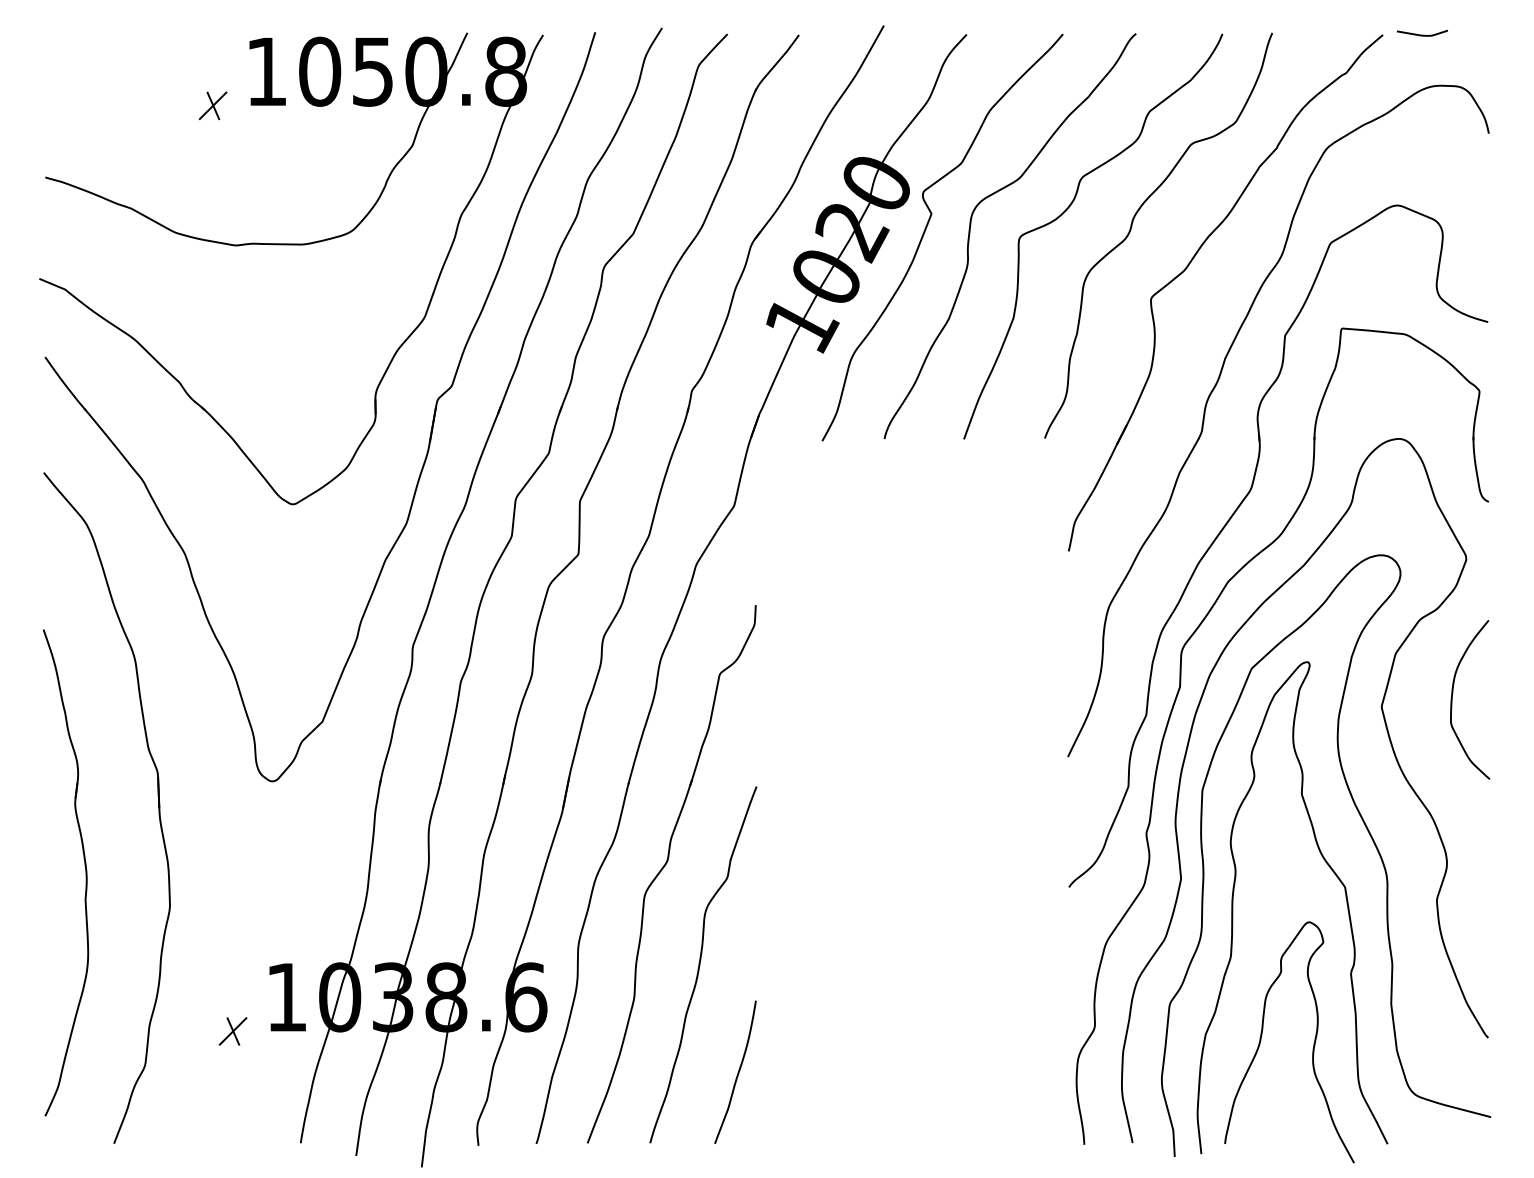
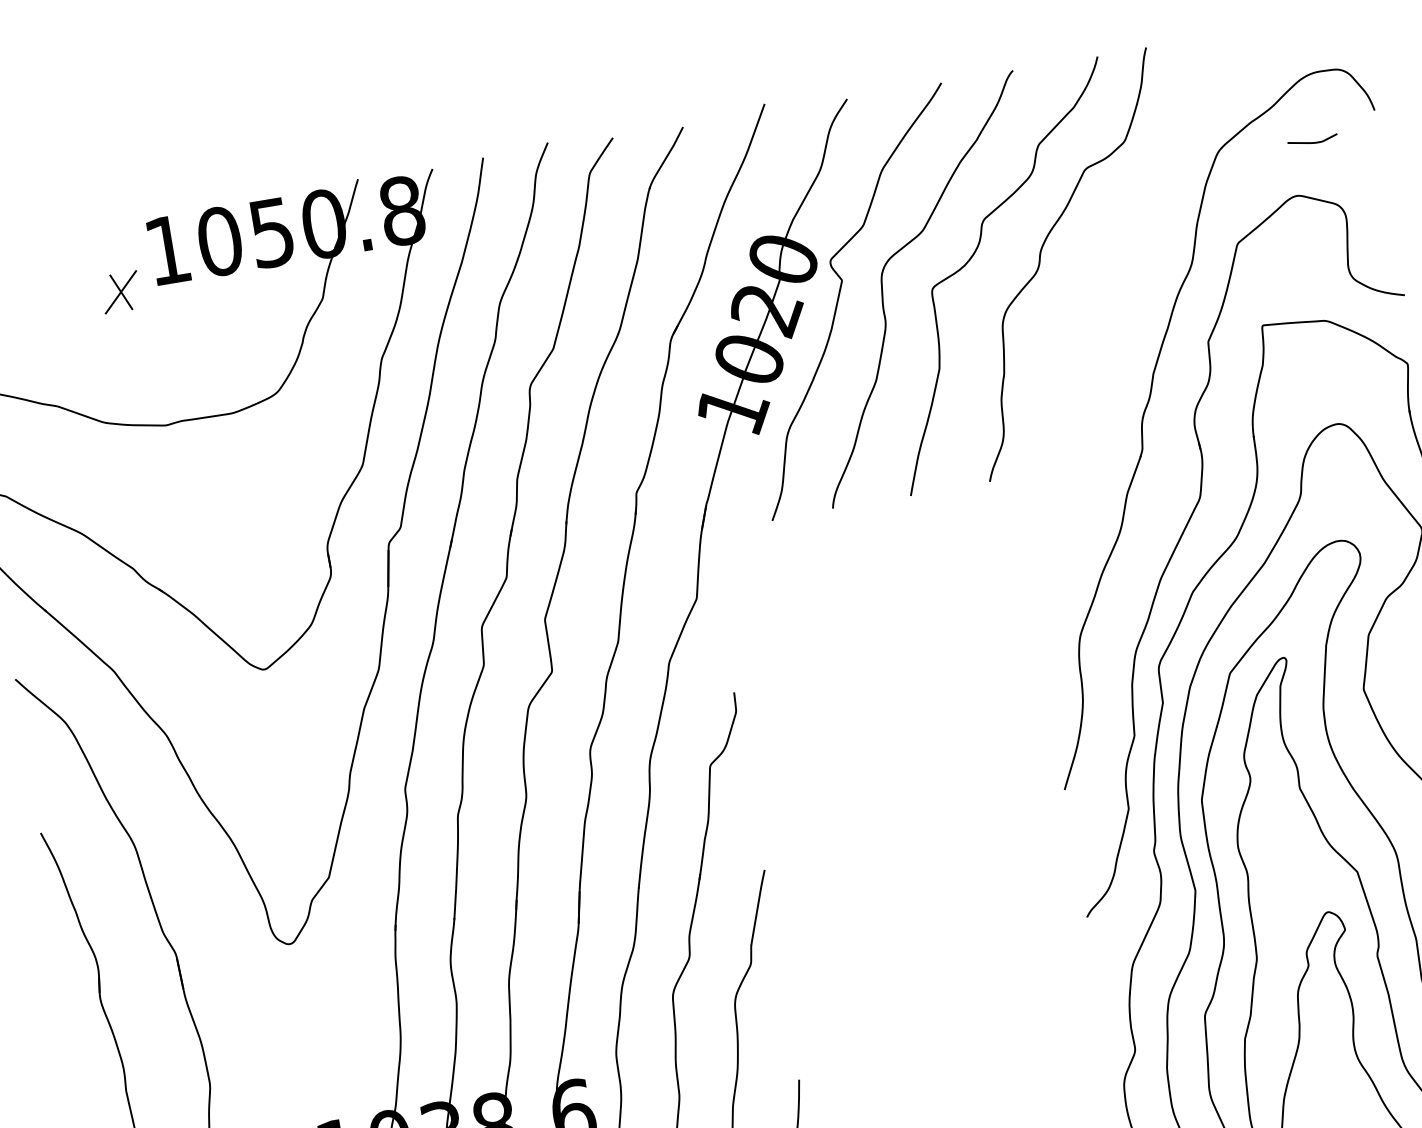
curve: (1421, 34) -> (1312, 142), moved
part: (212, 105) -> (120, 292), size x1.4
part: (1187, 268) -> (1101, 292), removed

